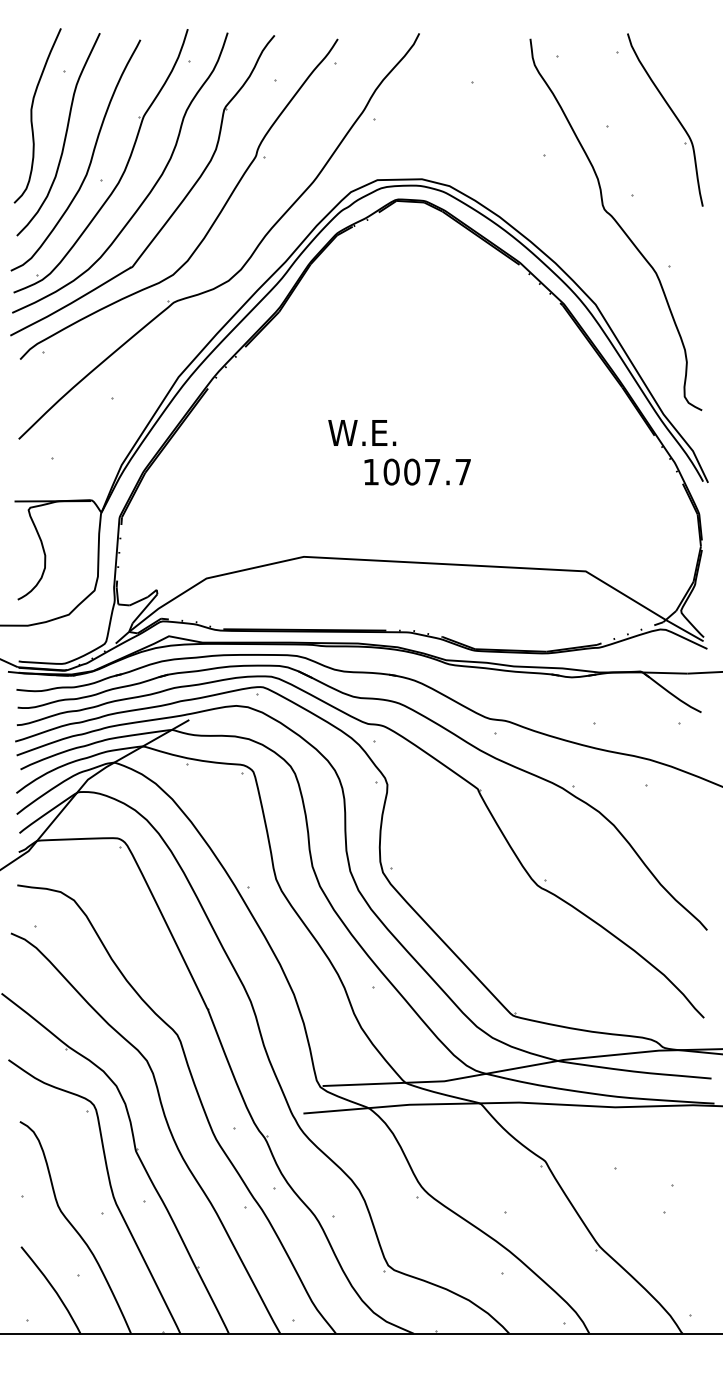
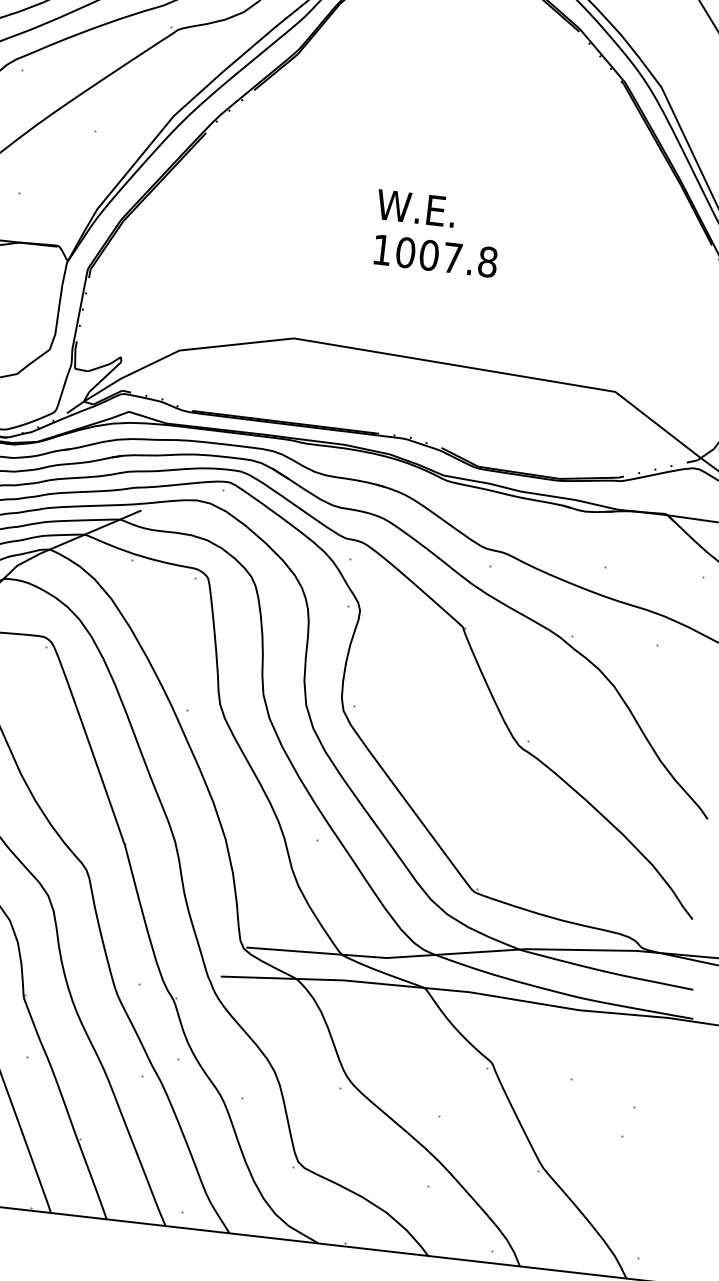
text: (362, 432) -> (416, 207), moved
text: (463, 471) -> (488, 261), 1007.7 -> 1007.8

